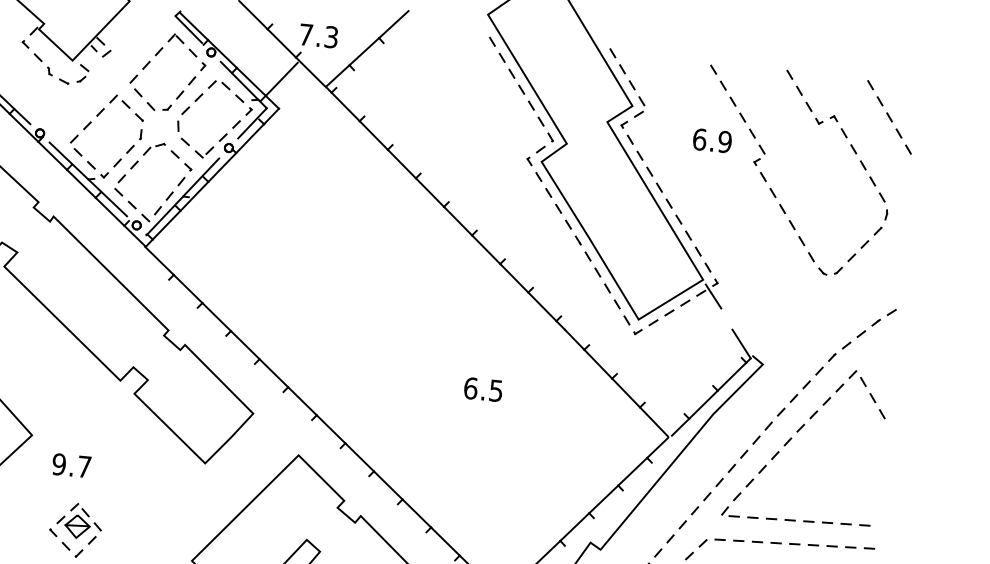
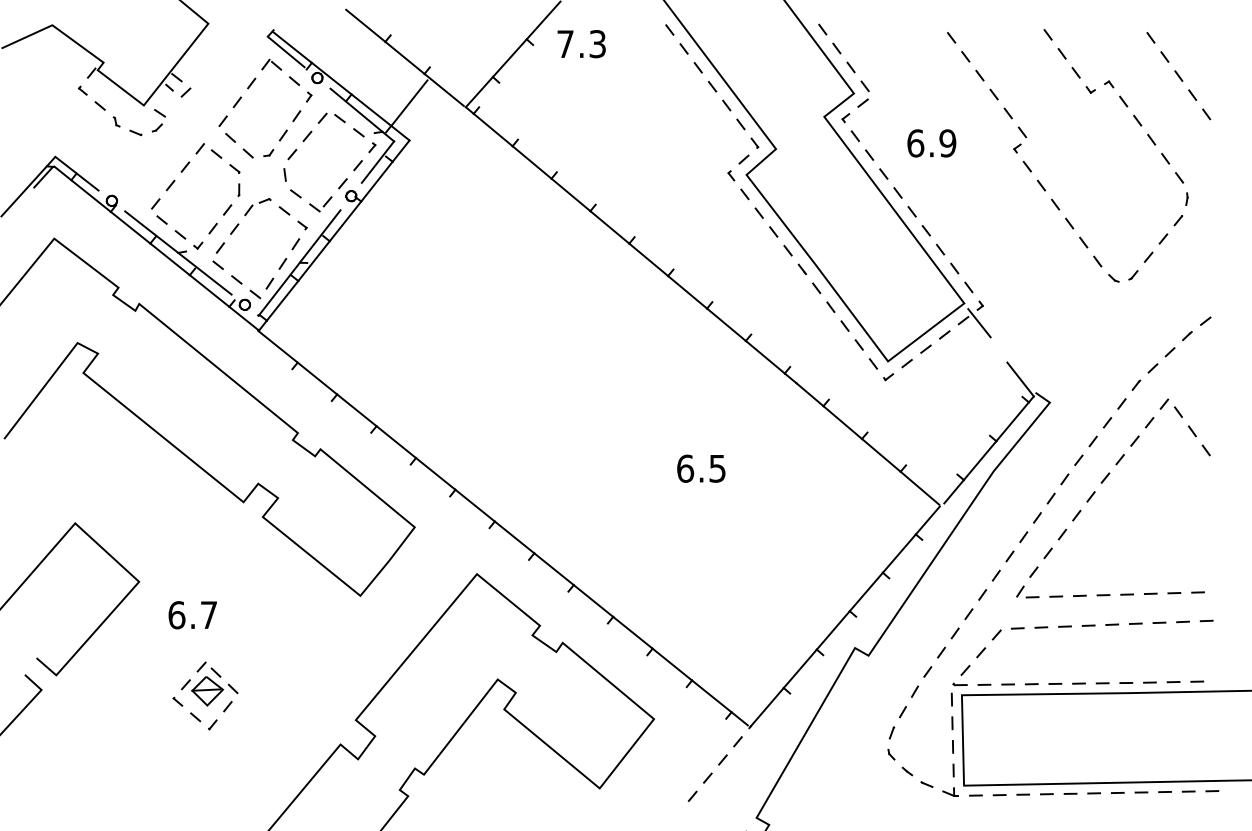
text: (318, 36) -> (581, 44), moved
text: (712, 140) -> (931, 143), moved
text: (58, 464) -> (176, 615), 9.7 -> 6.7

